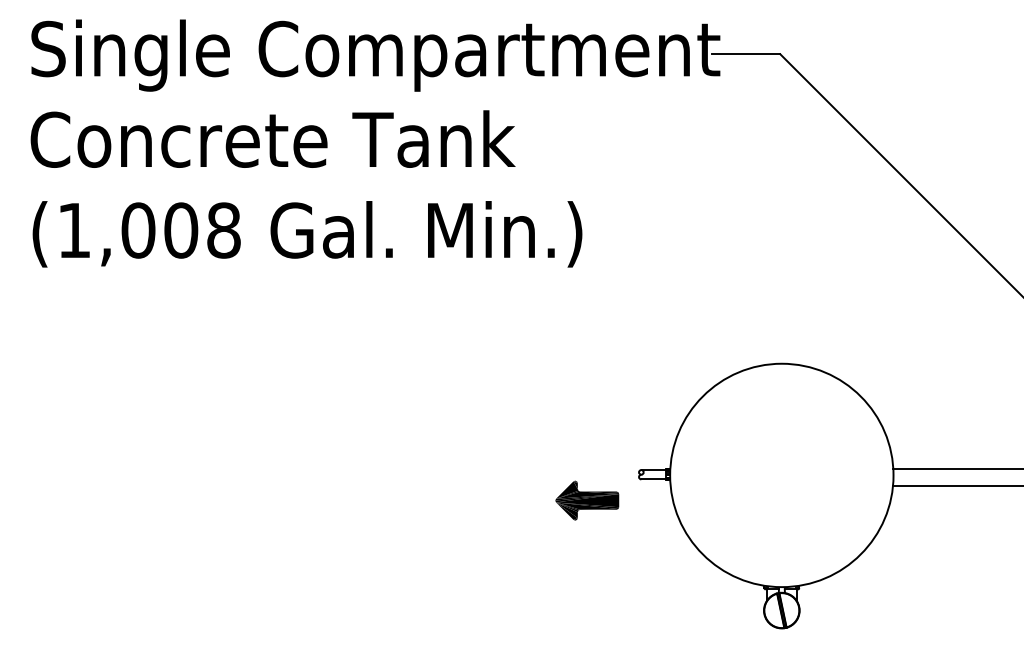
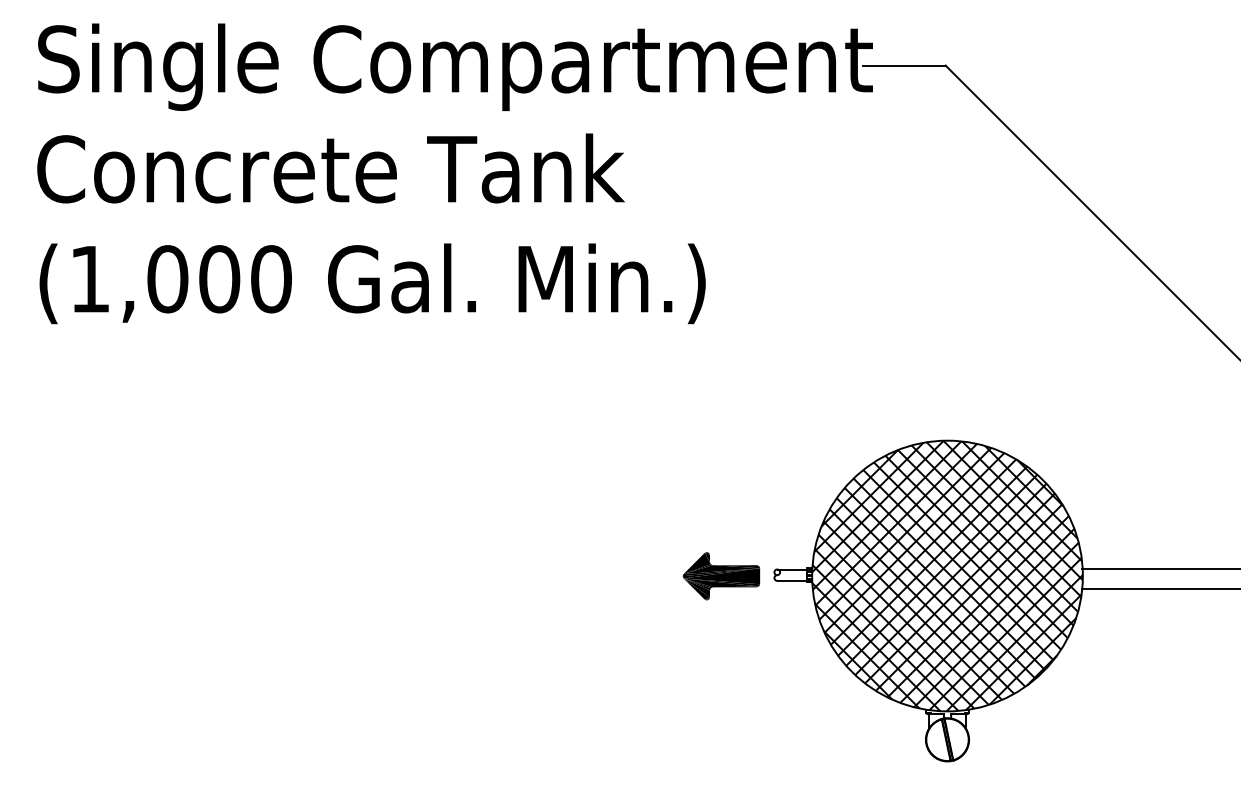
text: (223, 230) -> (270, 279), (1,008 -> (1,000
hatch: (781, 475) -> (947, 576), added
part: (587, 500) -> (721, 576), moved

